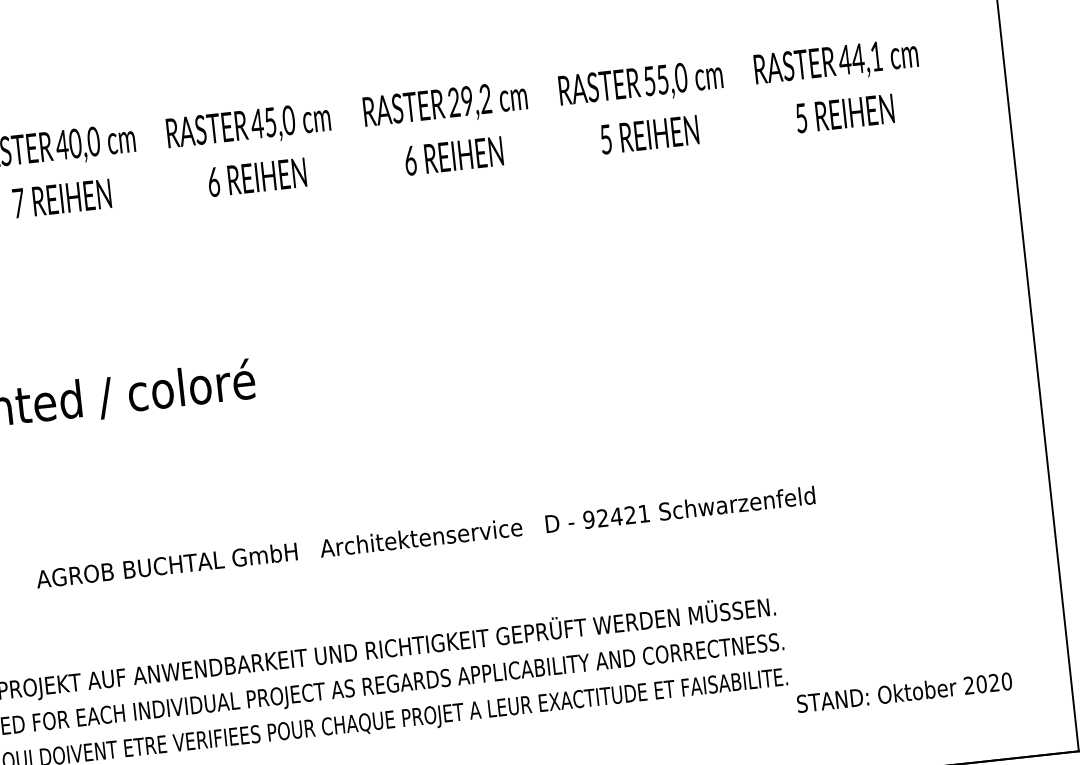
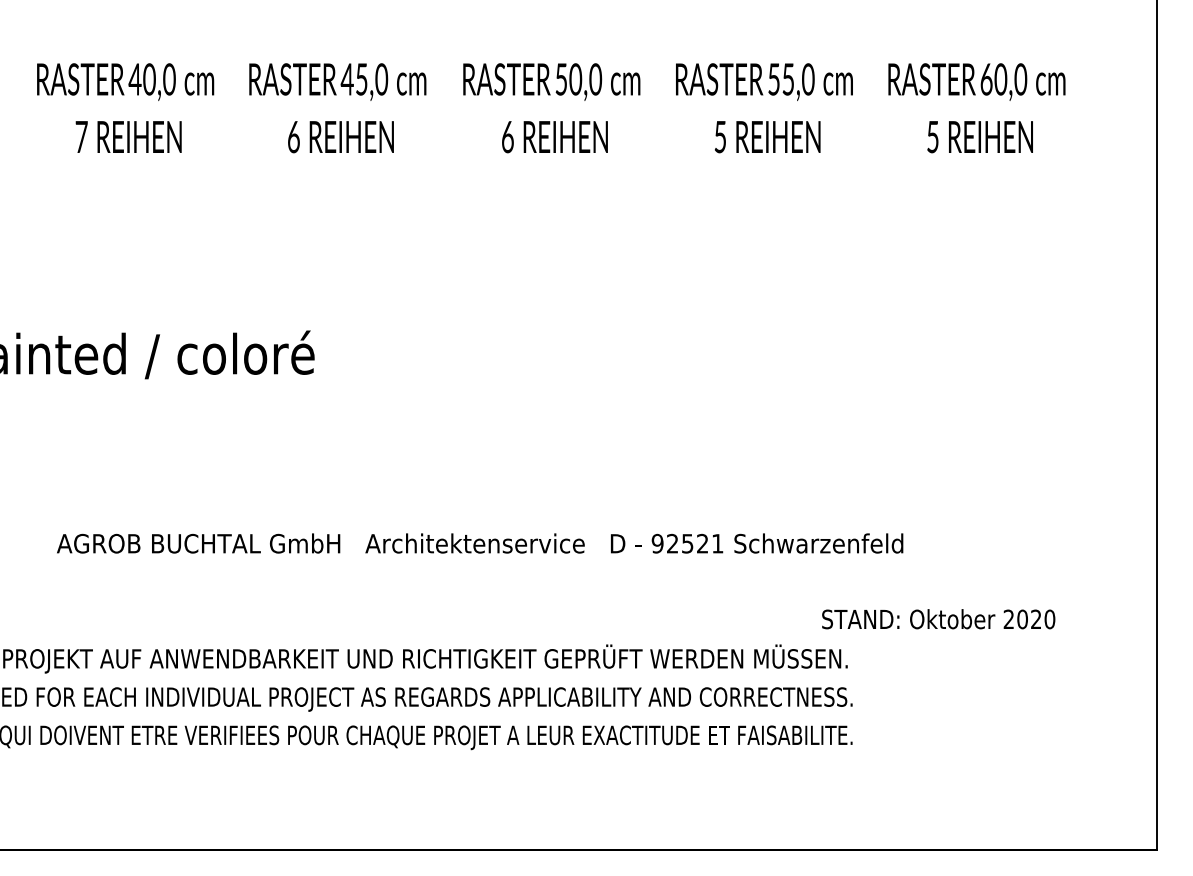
text: (860, 58) -> (1003, 79), 44,1 -> 60,0
text: (469, 100) -> (578, 79), 29,2 -> 50,0
text: (616, 516) -> (687, 543), 92421 -> 92521
text: (904, 692) -> (938, 619), moved

